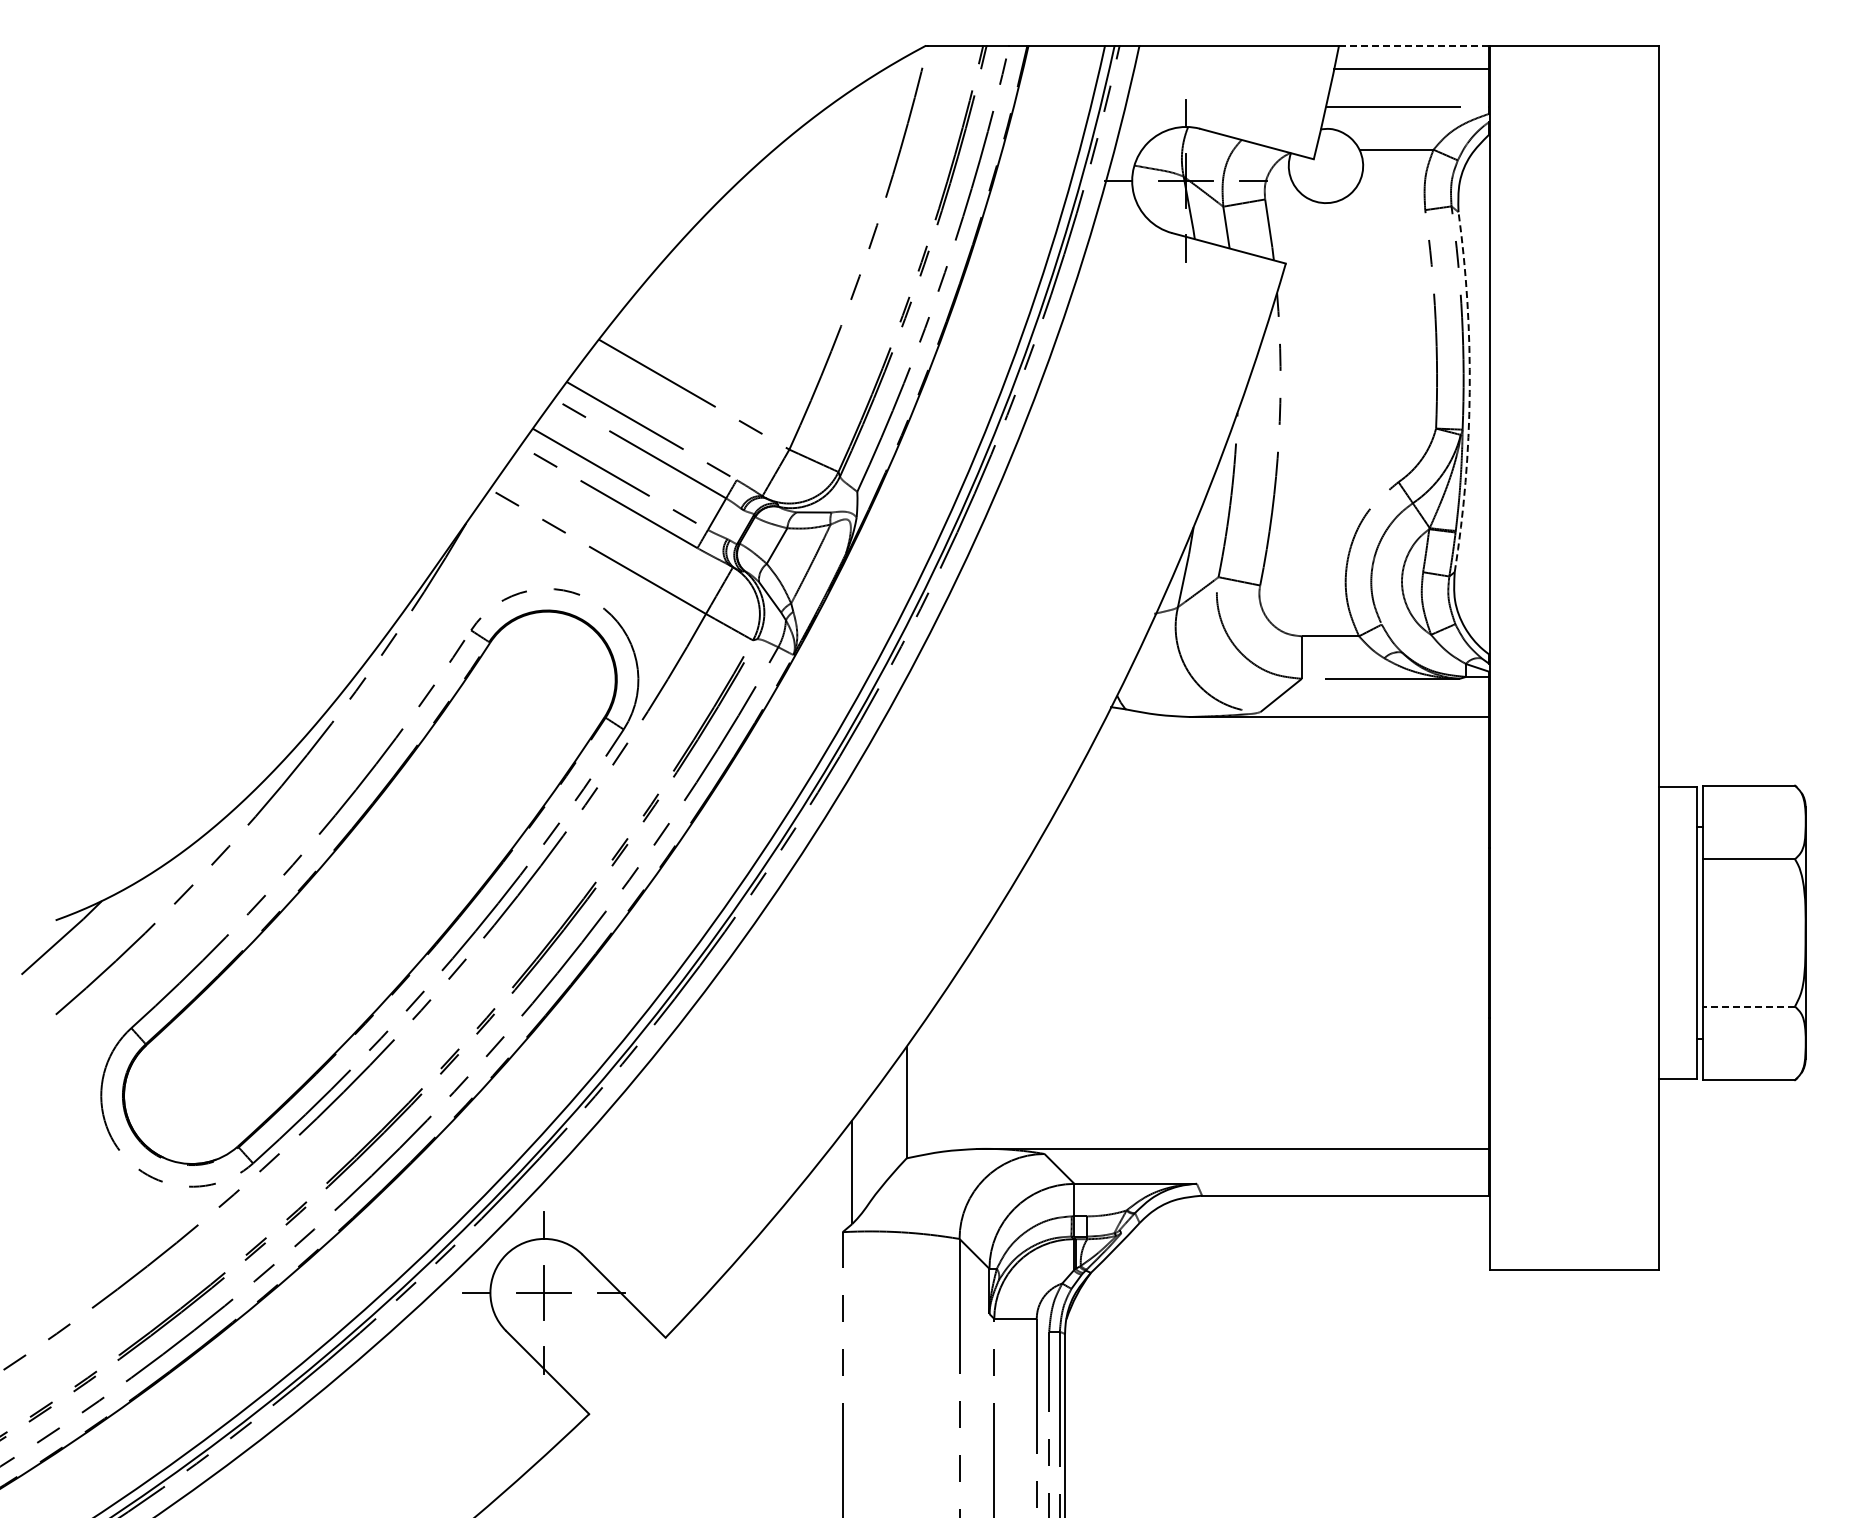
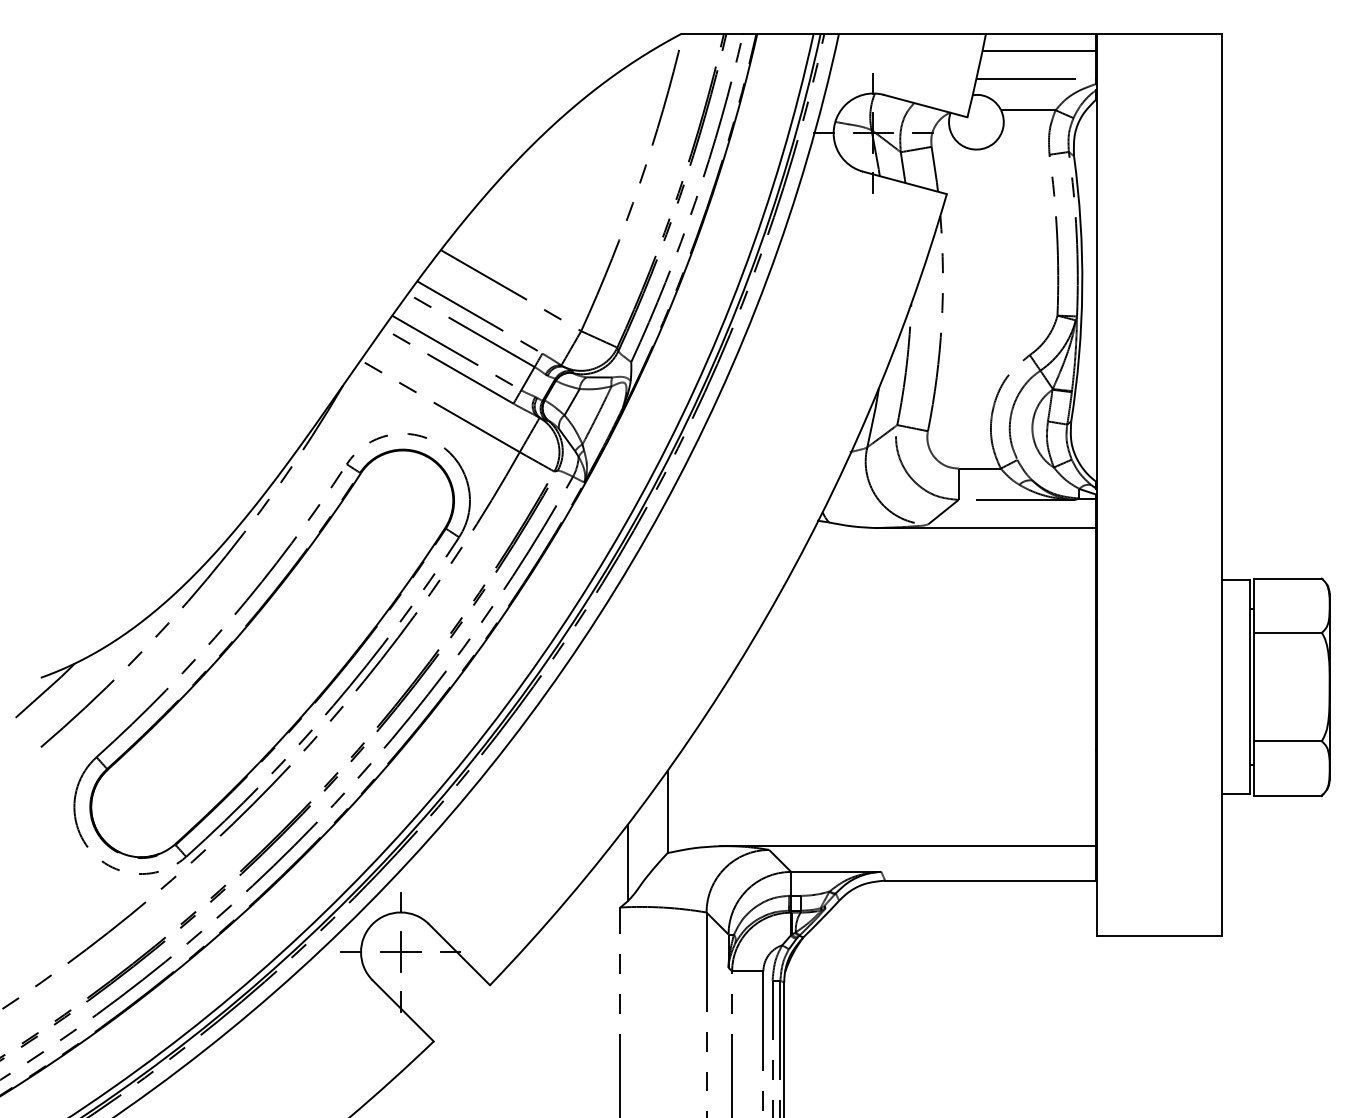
line: (1413, 45) -> (1040, 33), dashed -> solid
arc: (1469, 392) -> (1082, 289), dashed -> solid
line: (1748, 1006) -> (1287, 741), dashed -> solid

